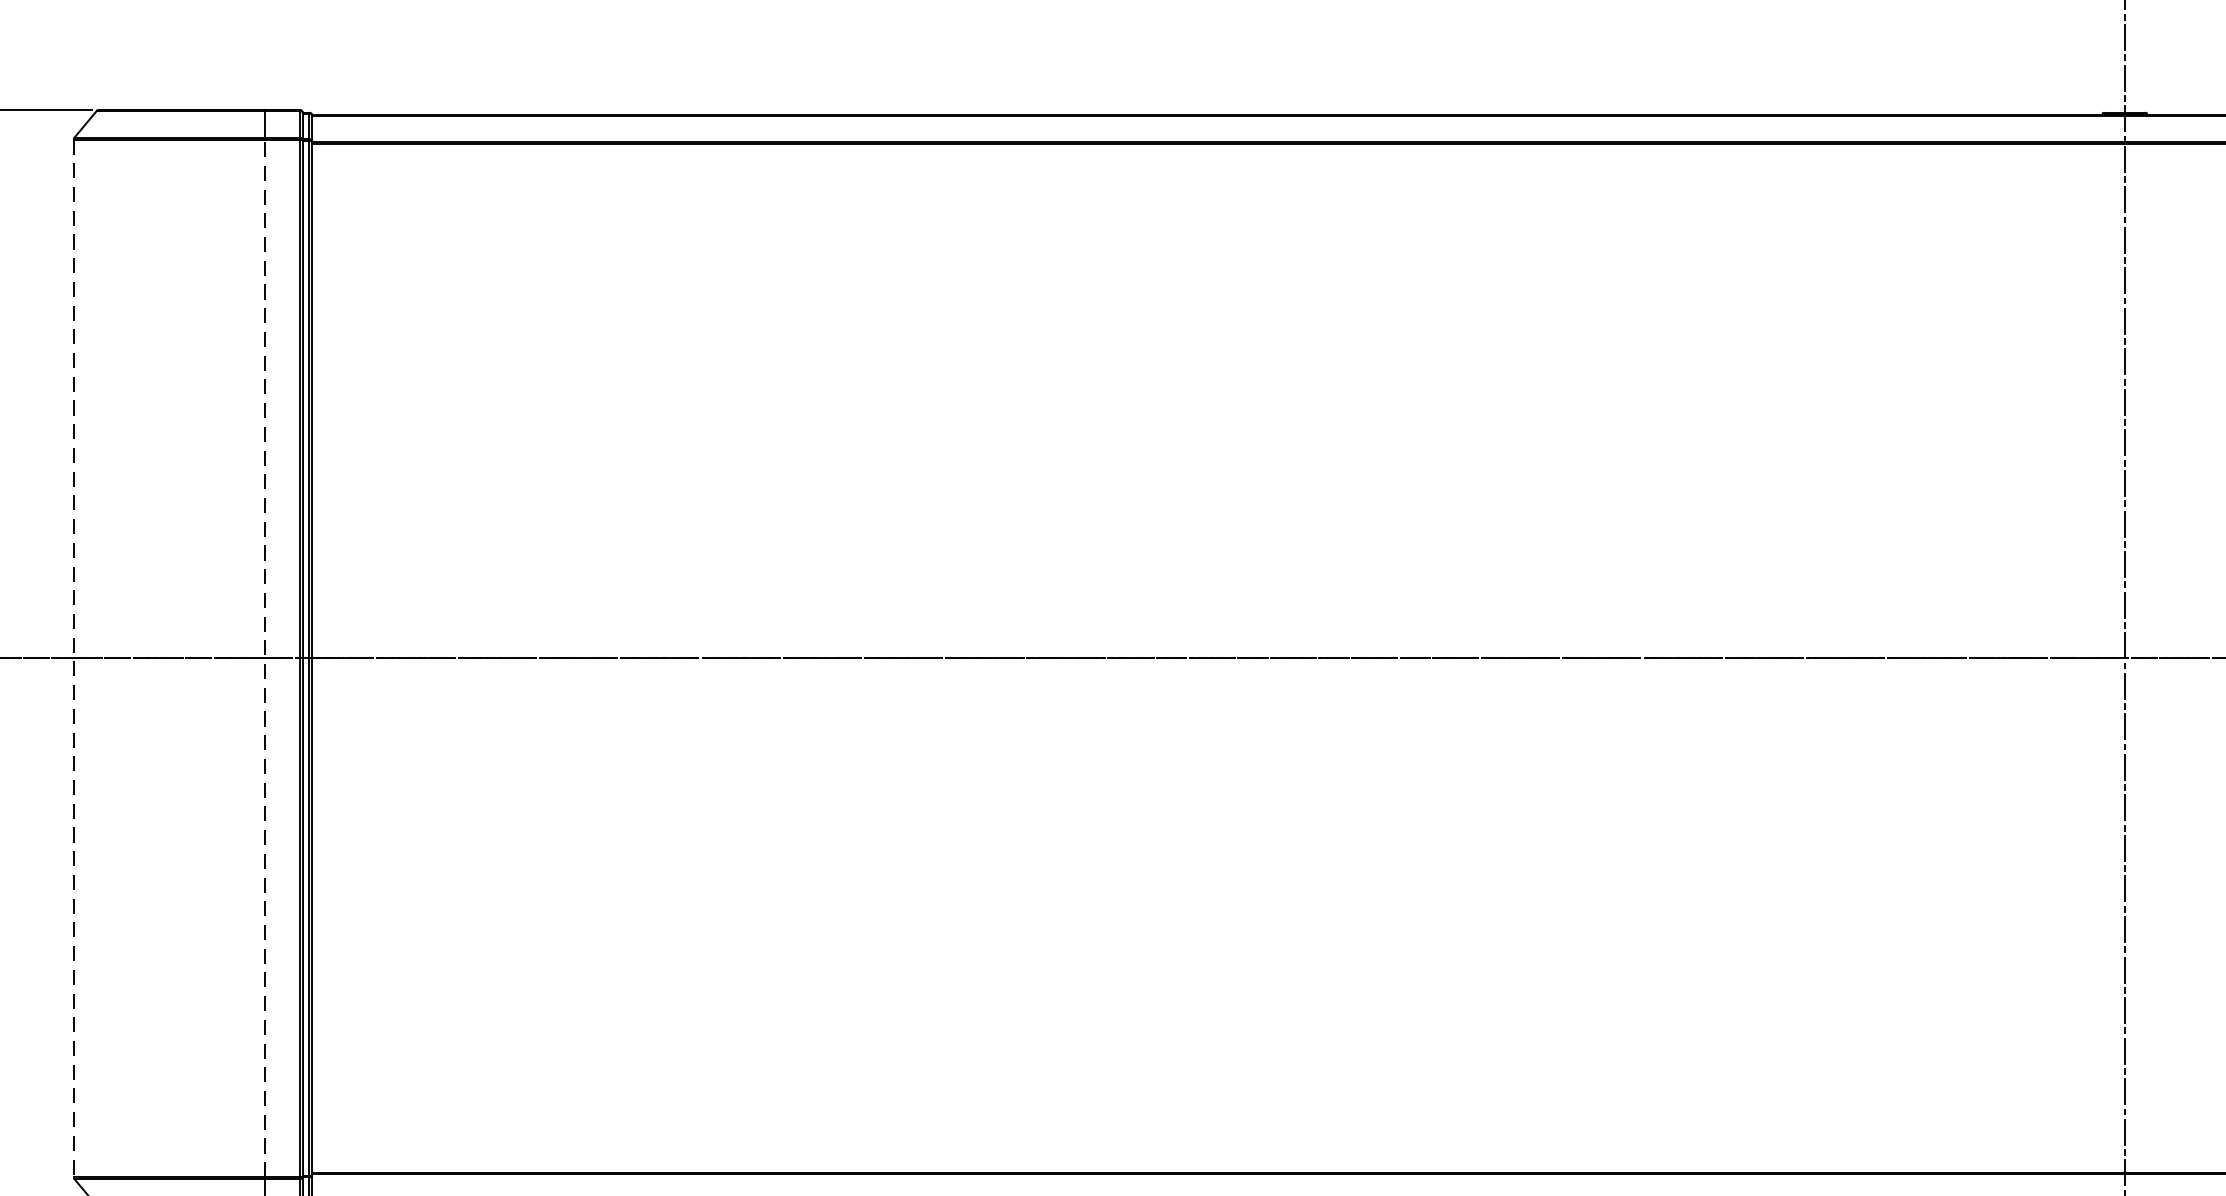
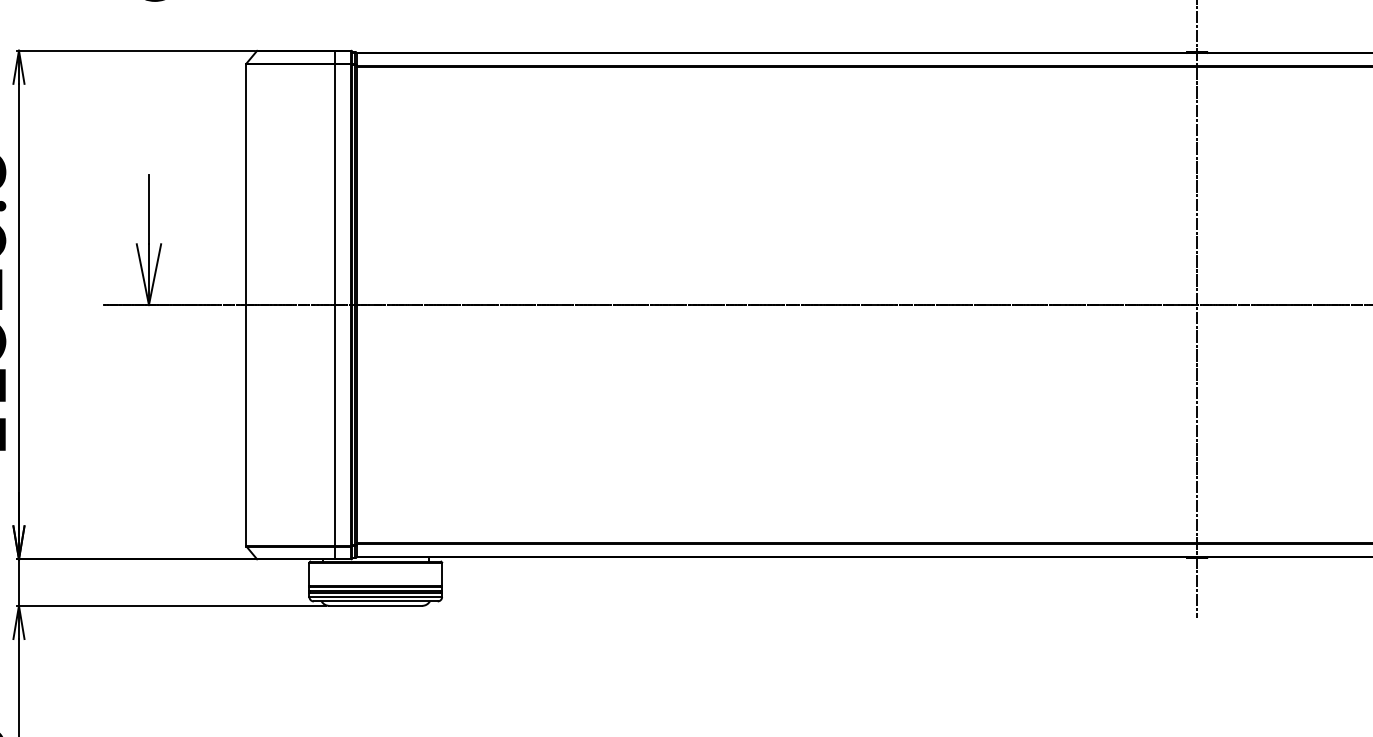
line: (74, 659) -> (246, 305), dashed -> solid
line: (264, 659) -> (334, 305), dashed -> solid

